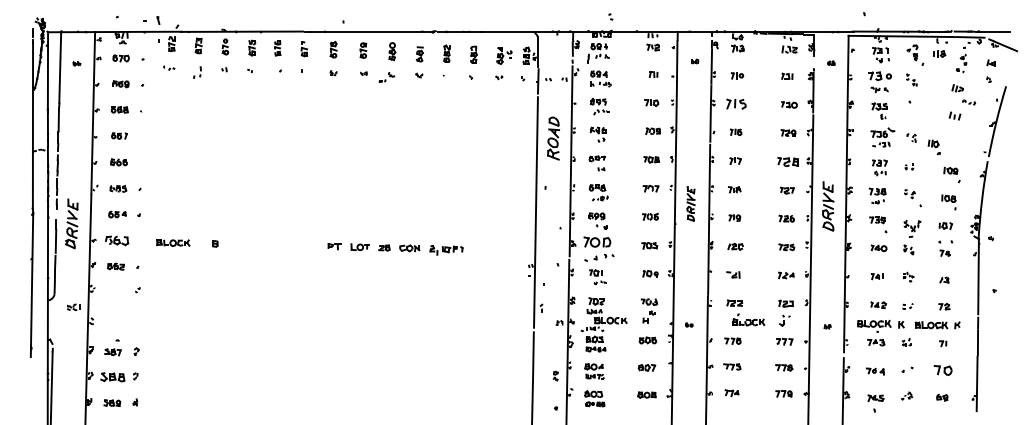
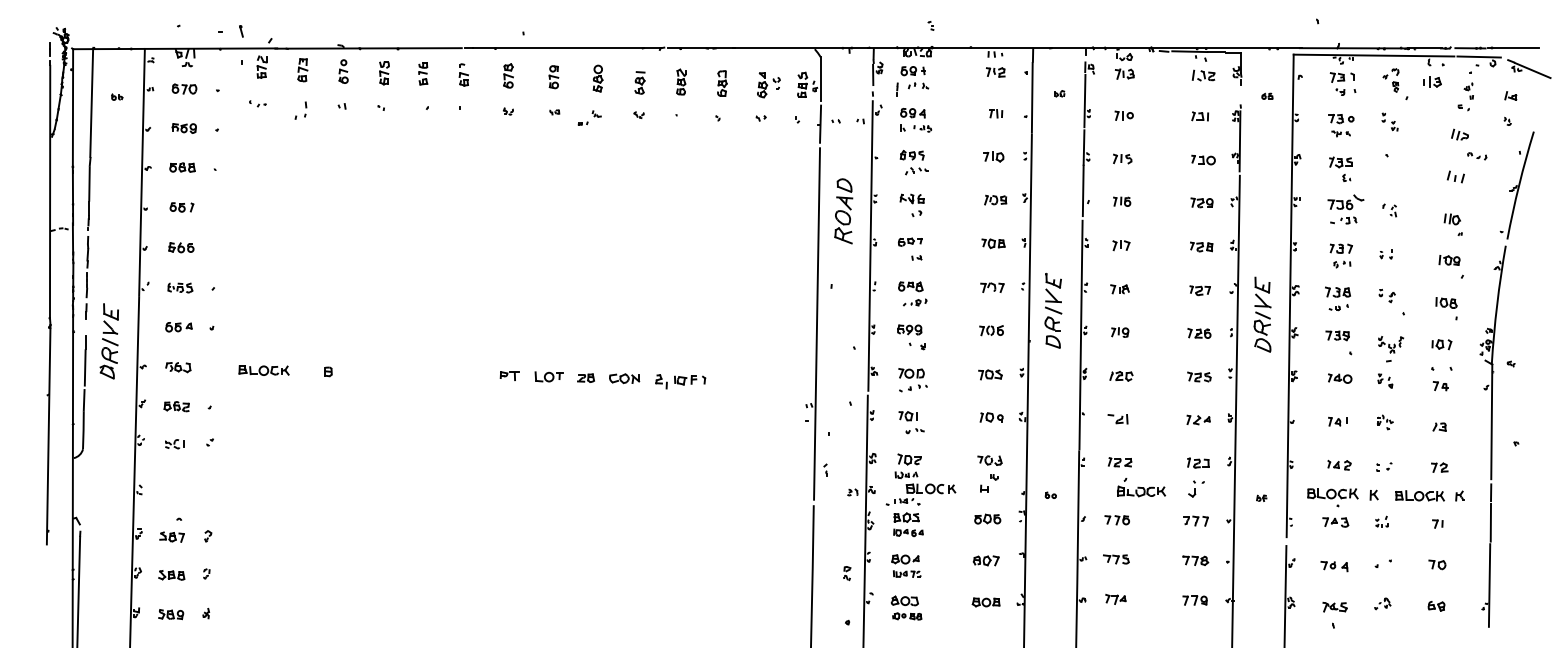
part: (879, 82) -> (1340, 125), size x0.71
part: (736, 104) -> (1122, 159), size x0.62
part: (933, 147) -> (1452, 224), moved
part: (788, 161) -> (1202, 246), size x0.71
part: (690, 203) -> (1052, 310), size x1.43
part: (116, 241) -> (177, 368), size x0.71
part: (598, 249) -> (912, 380), size x0.62
part: (73, 306) -> (174, 442), moved
part: (942, 370) -> (1436, 564), size x0.62
part: (112, 377) -> (171, 575), size x0.71

